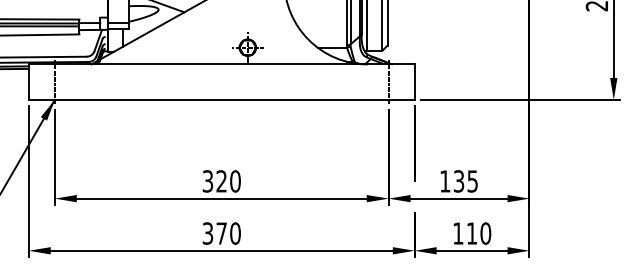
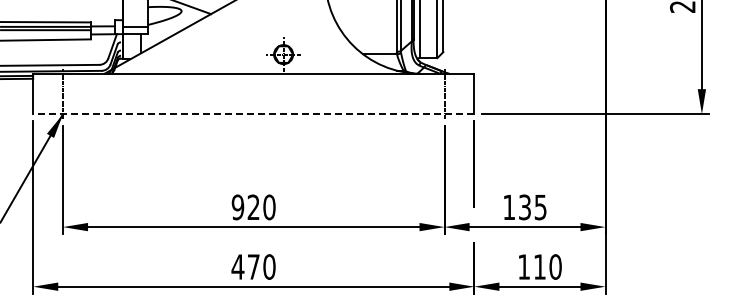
line: (221, 100) -> (253, 114), solid -> dashed
text: (207, 181) -> (237, 207), 320 -> 920
text: (207, 233) -> (237, 266), 370 -> 470

